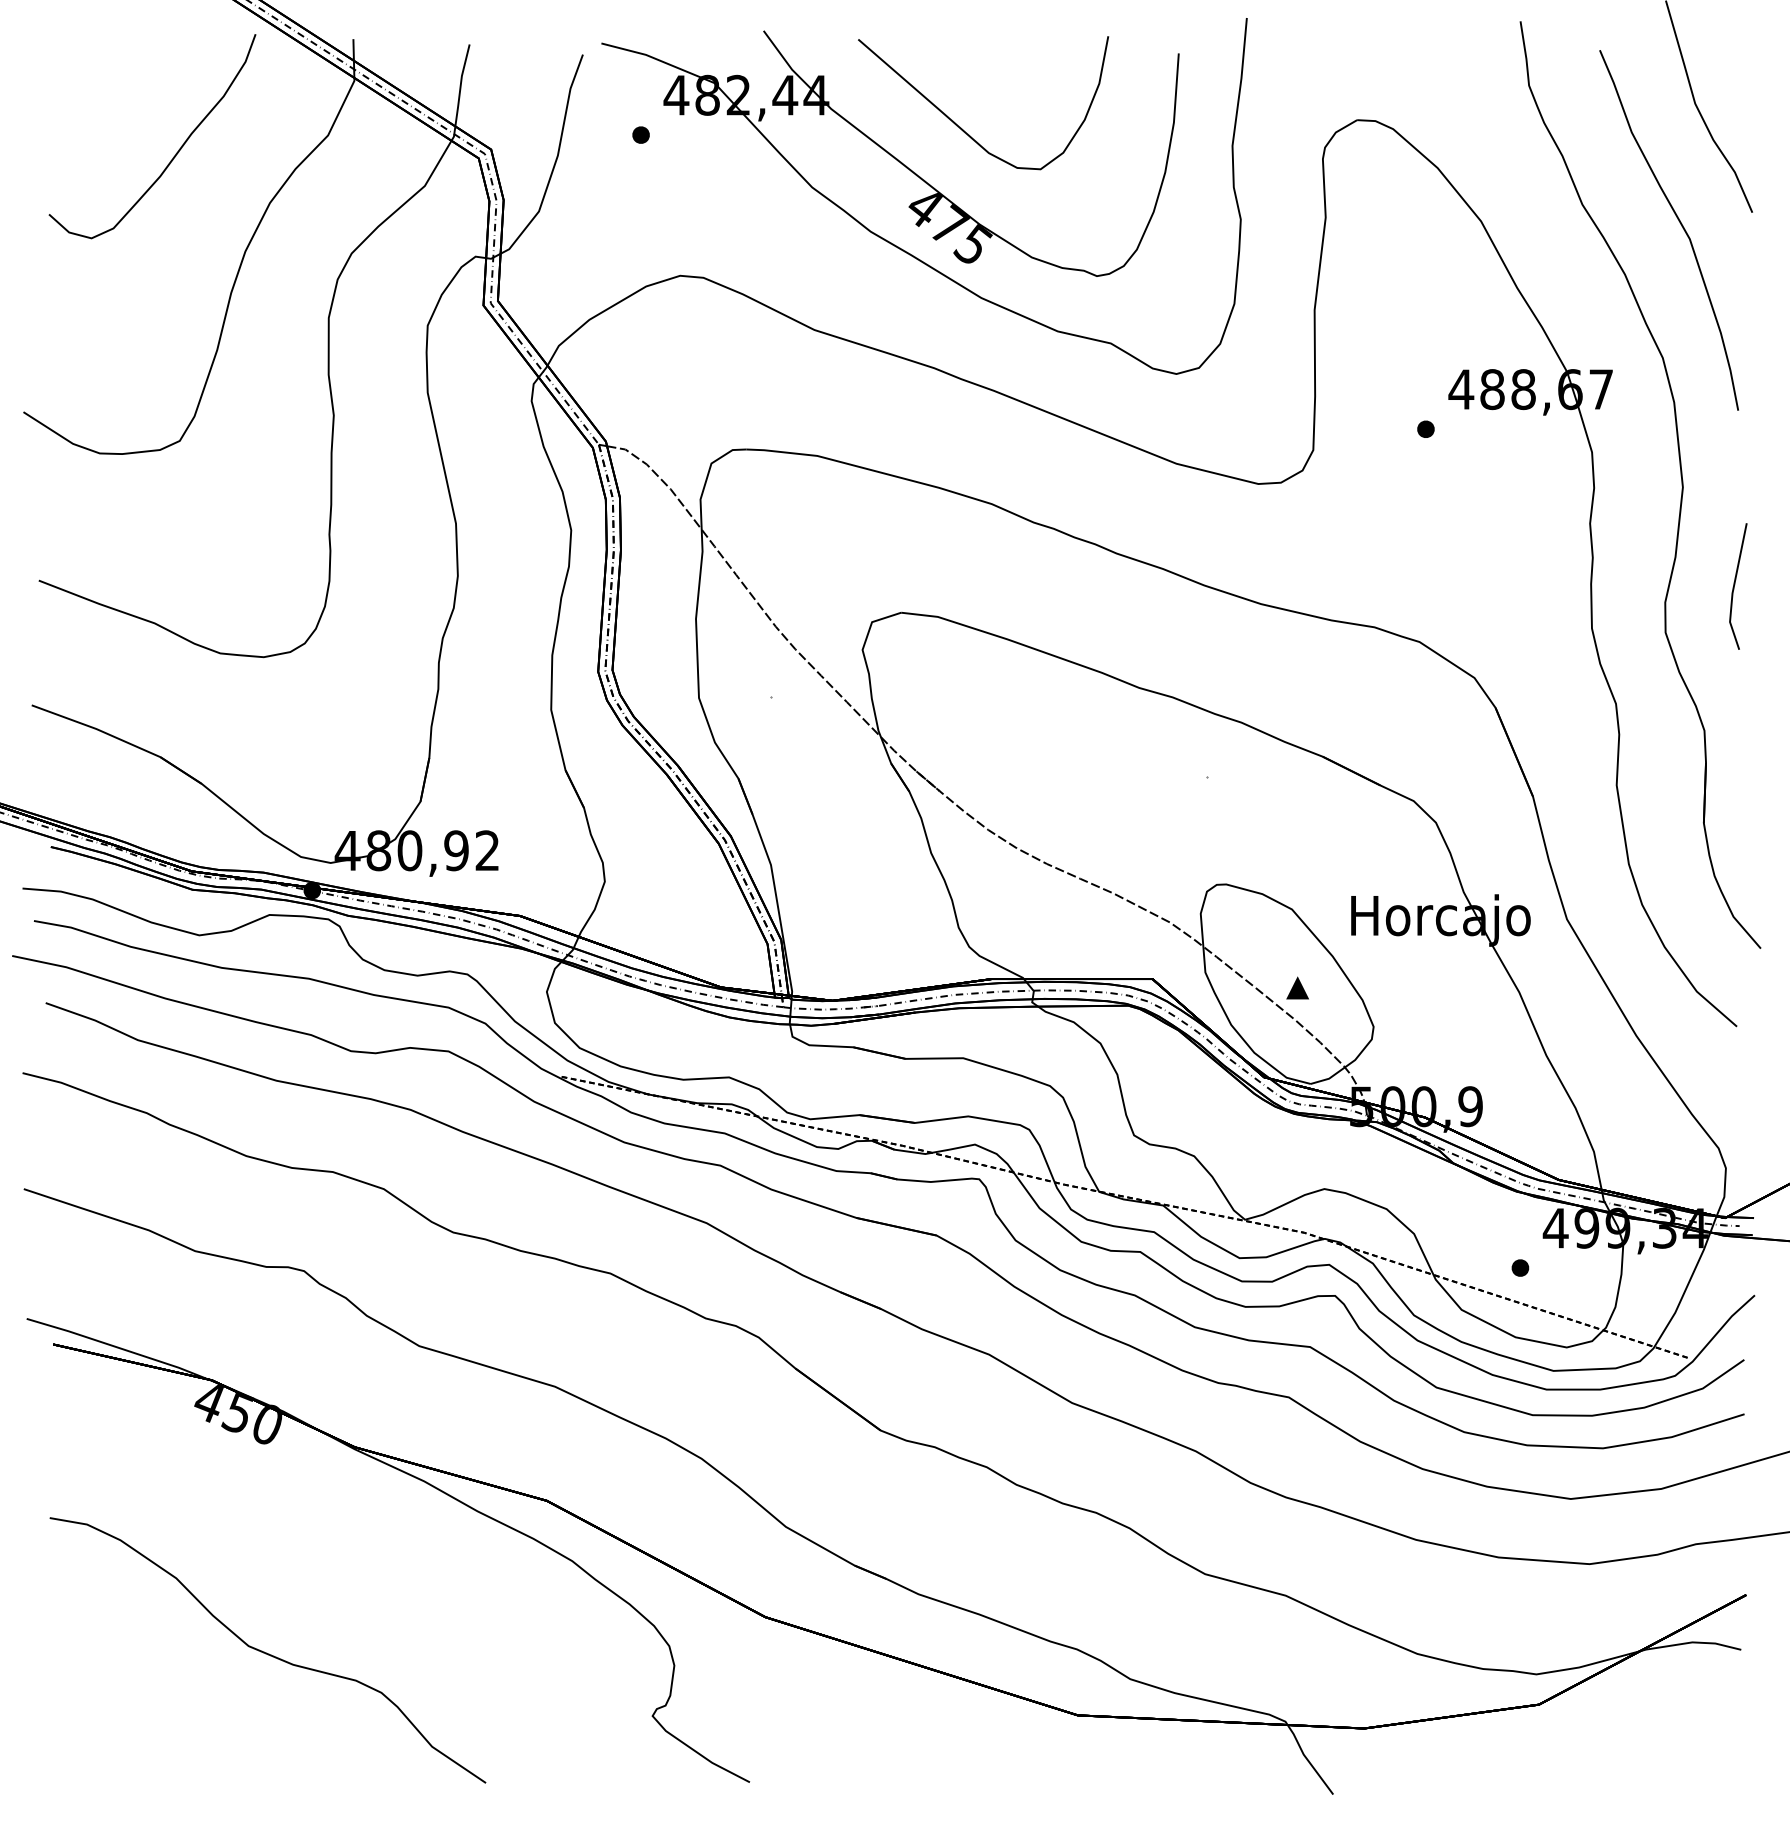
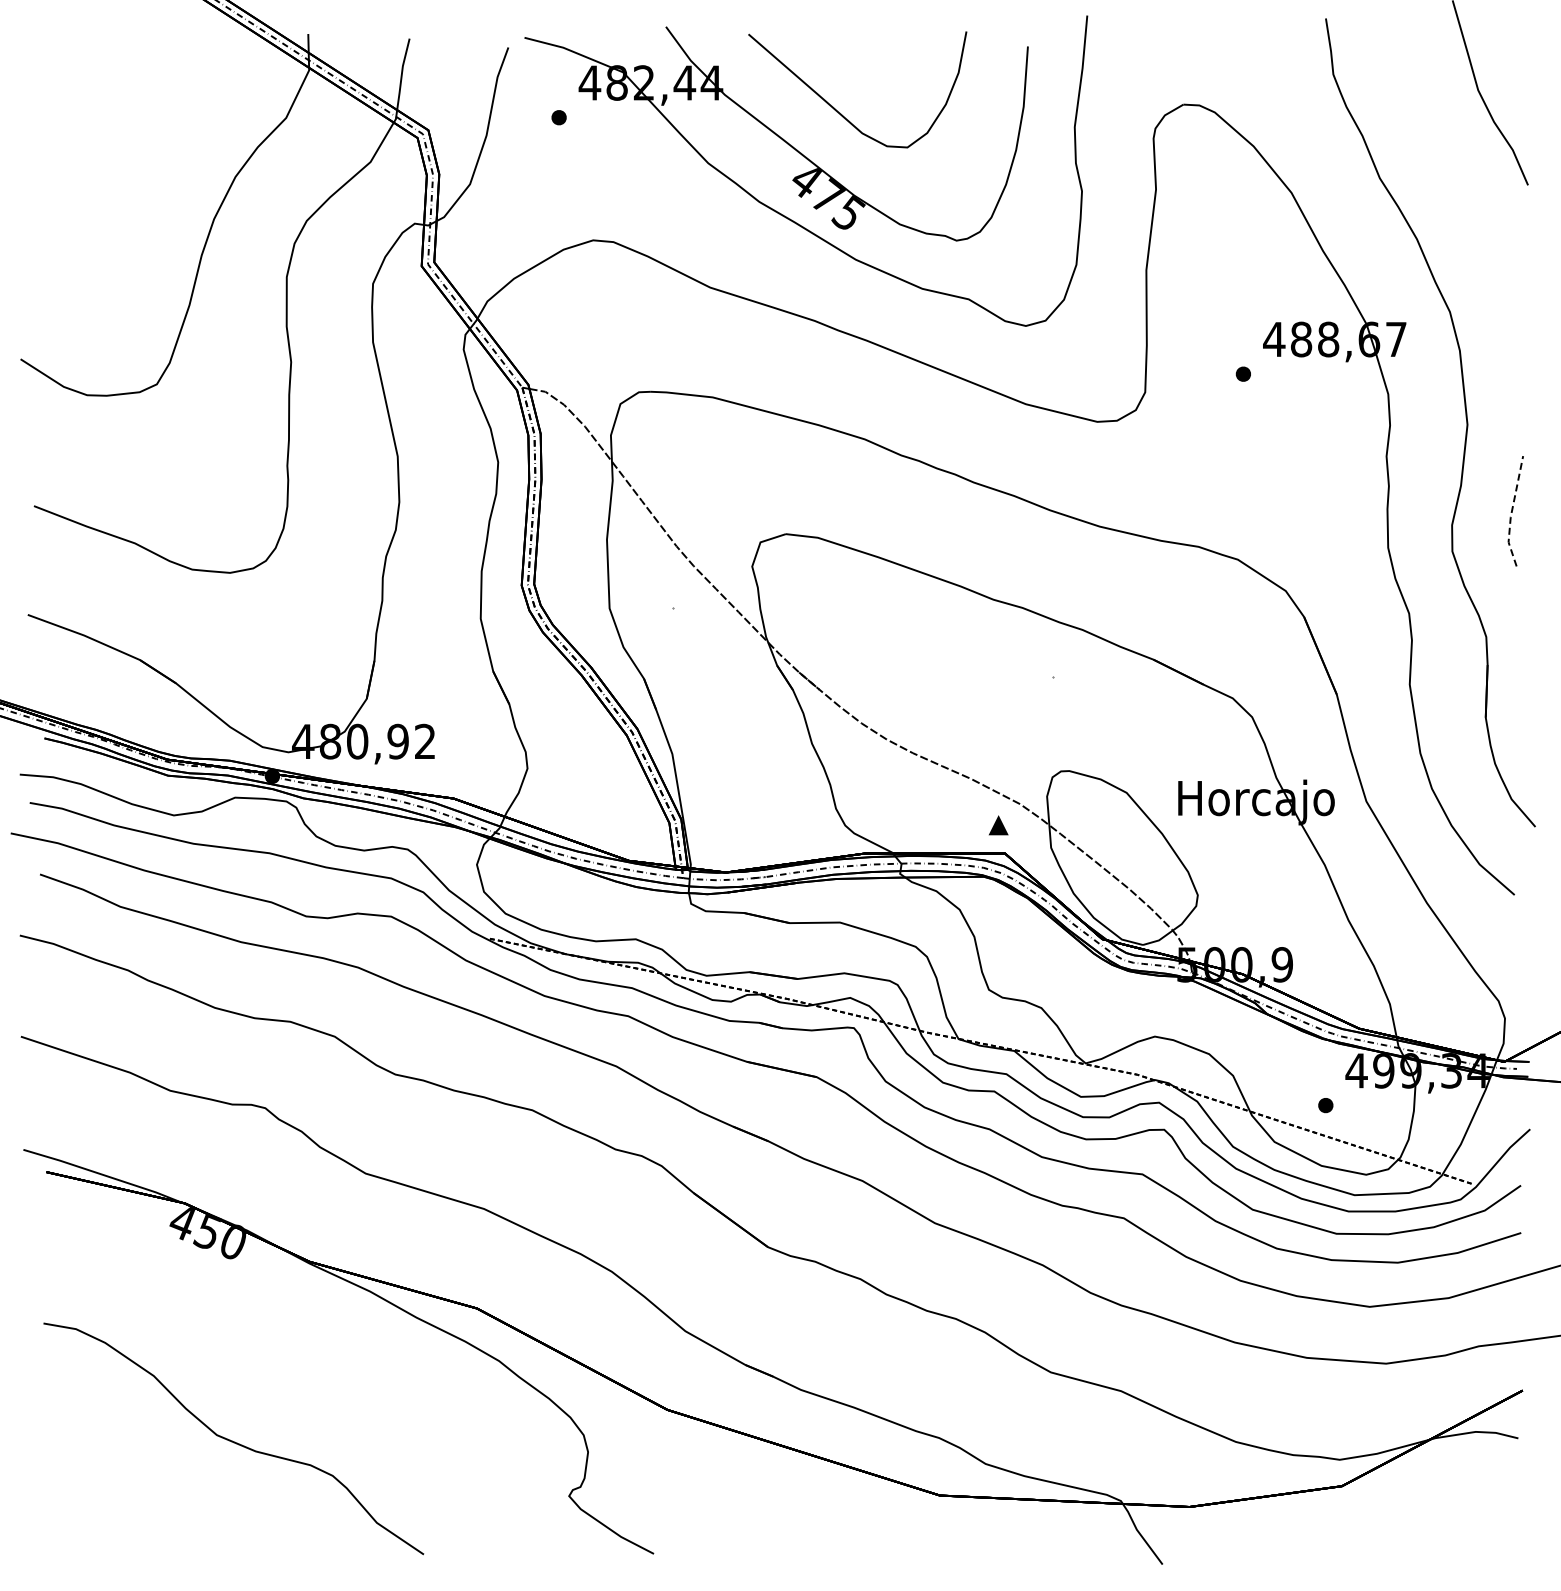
curve: (174, 154) -> (152, 134), removed
curve: (1680, 225) -> (1465, 196), removed
line: (1733, 587) -> (1511, 512), solid -> dashed
part: (1297, 988) -> (998, 825), moved

